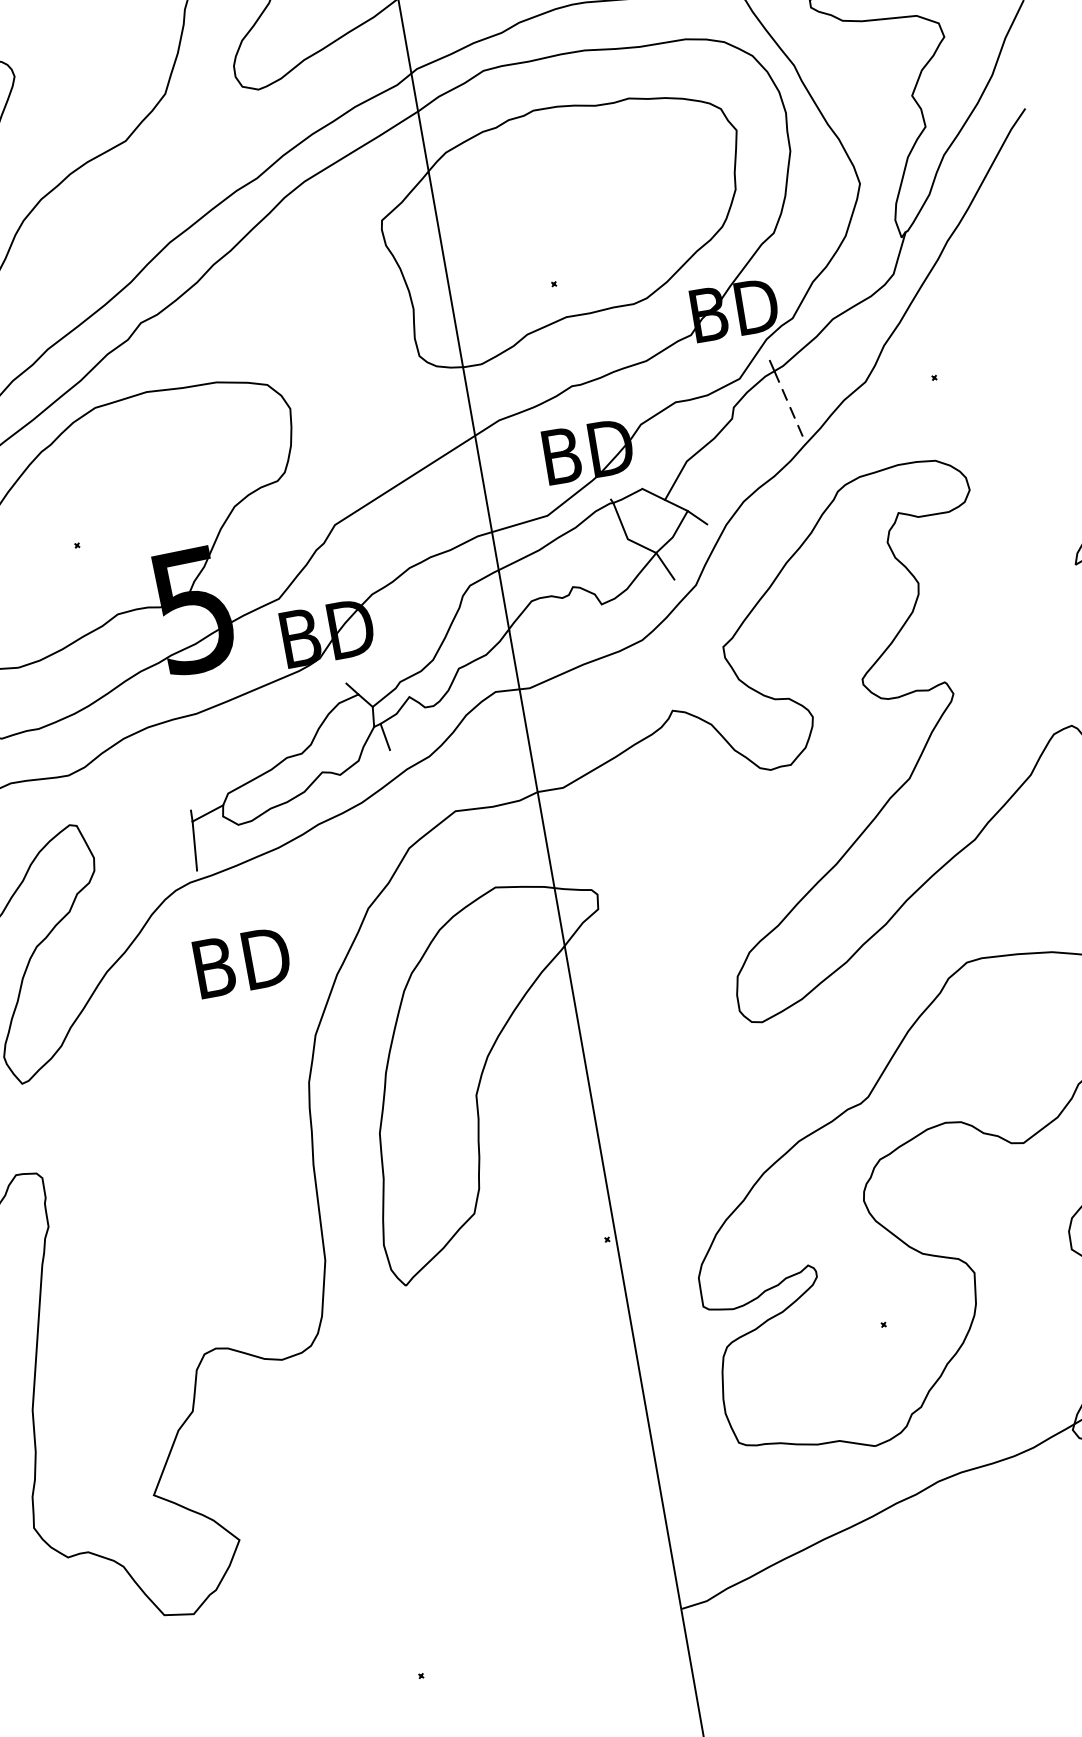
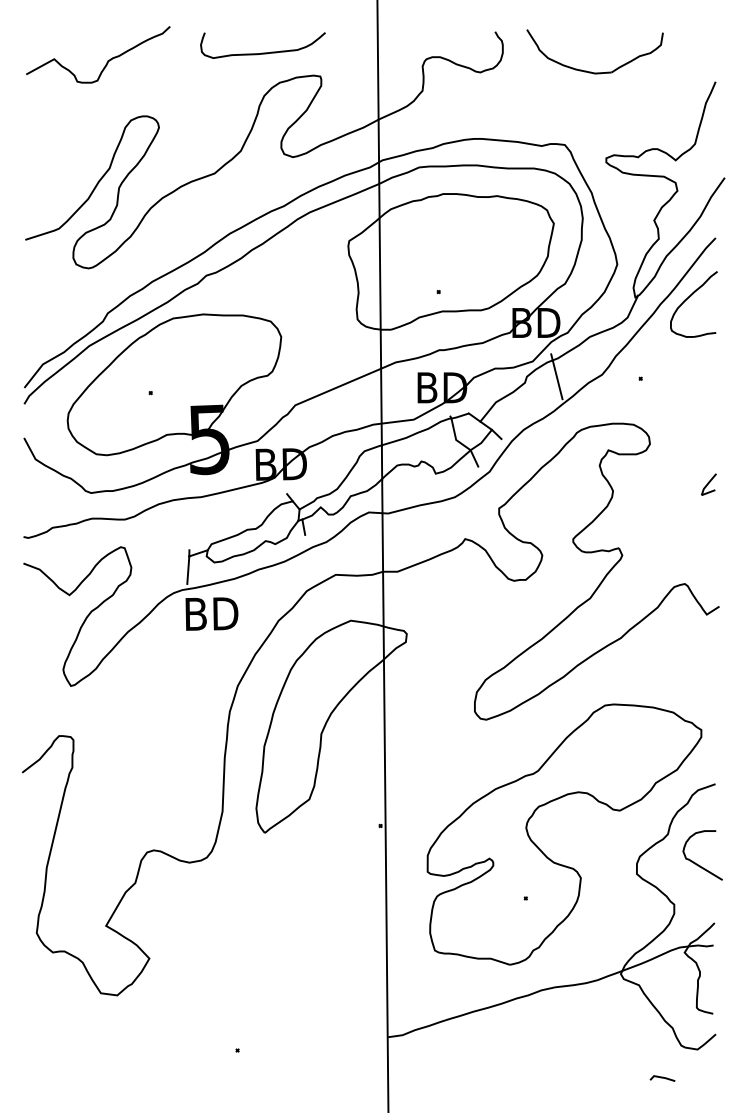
part: (995, 222) -> (688, 298), added
line: (788, 405) -> (557, 380), dashed -> solid
text: (241, 961) -> (211, 613), moved

